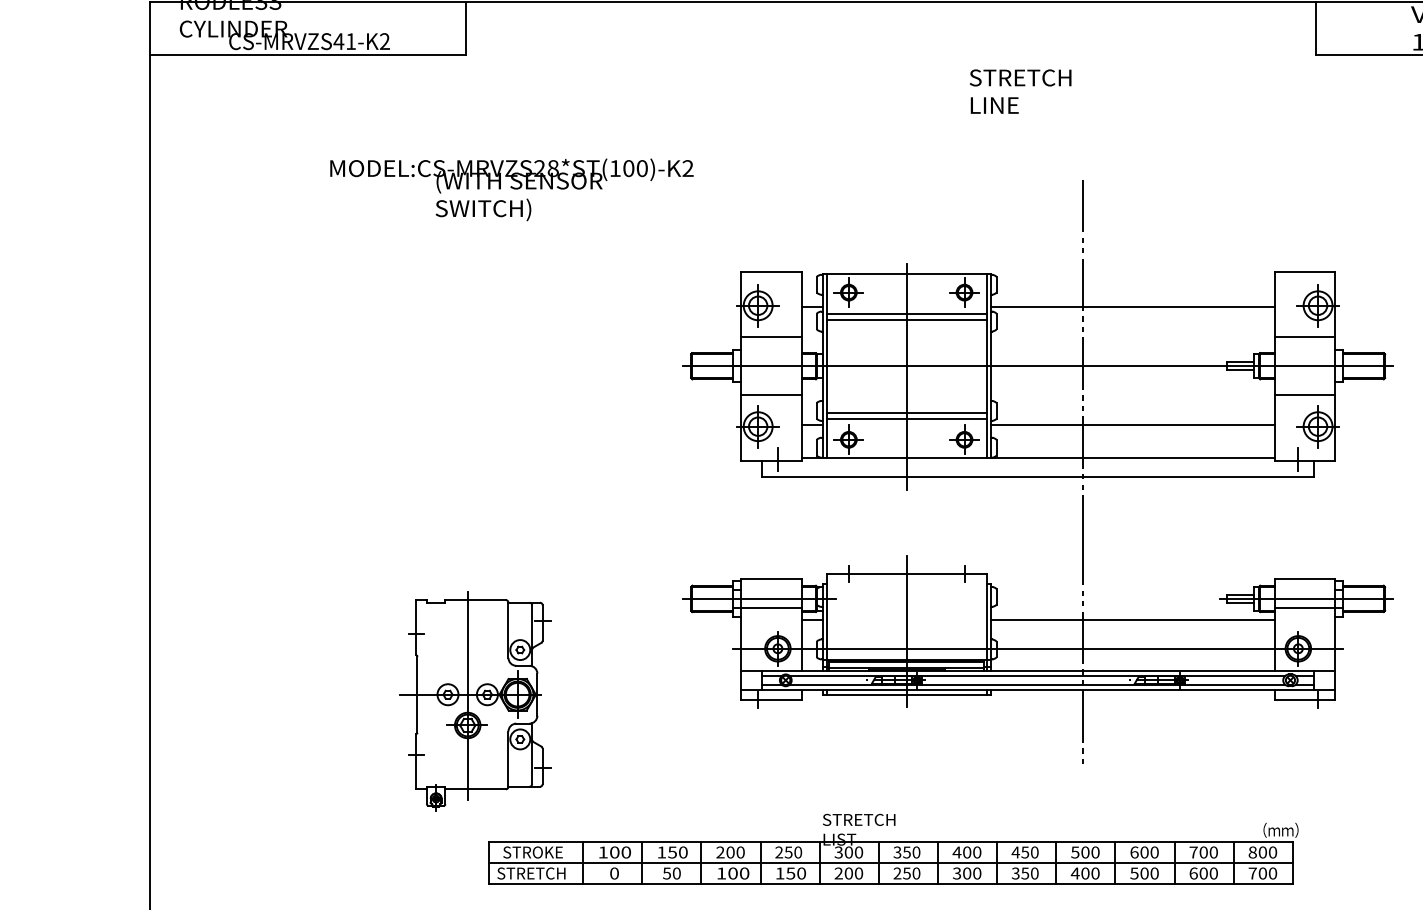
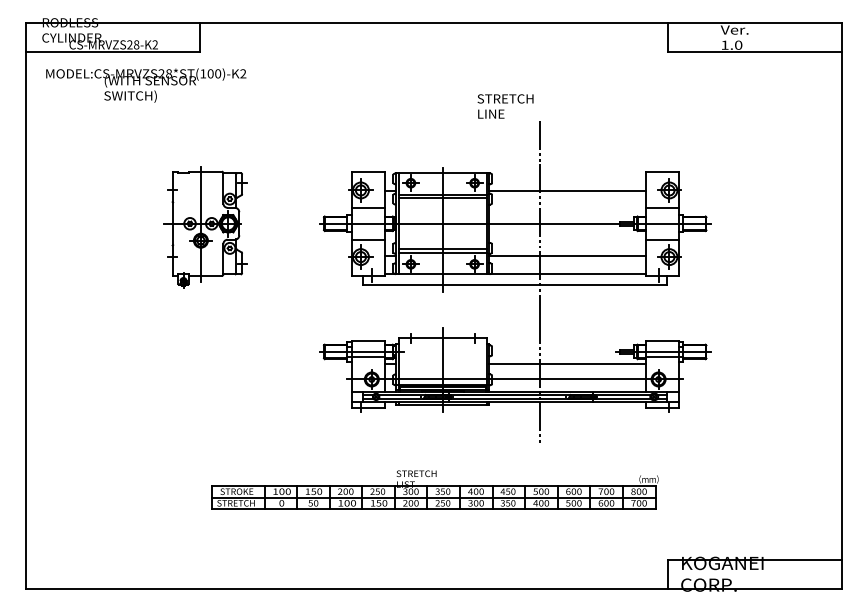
text: (345, 40) -> (133, 44), CS-MRVZS41-K2 -> CS-MRVZS28-K2
text: (1020, 91) -> (505, 106), moved
text: (512, 189) -> (146, 85), moved
part: (476, 701) -> (205, 227), moved

